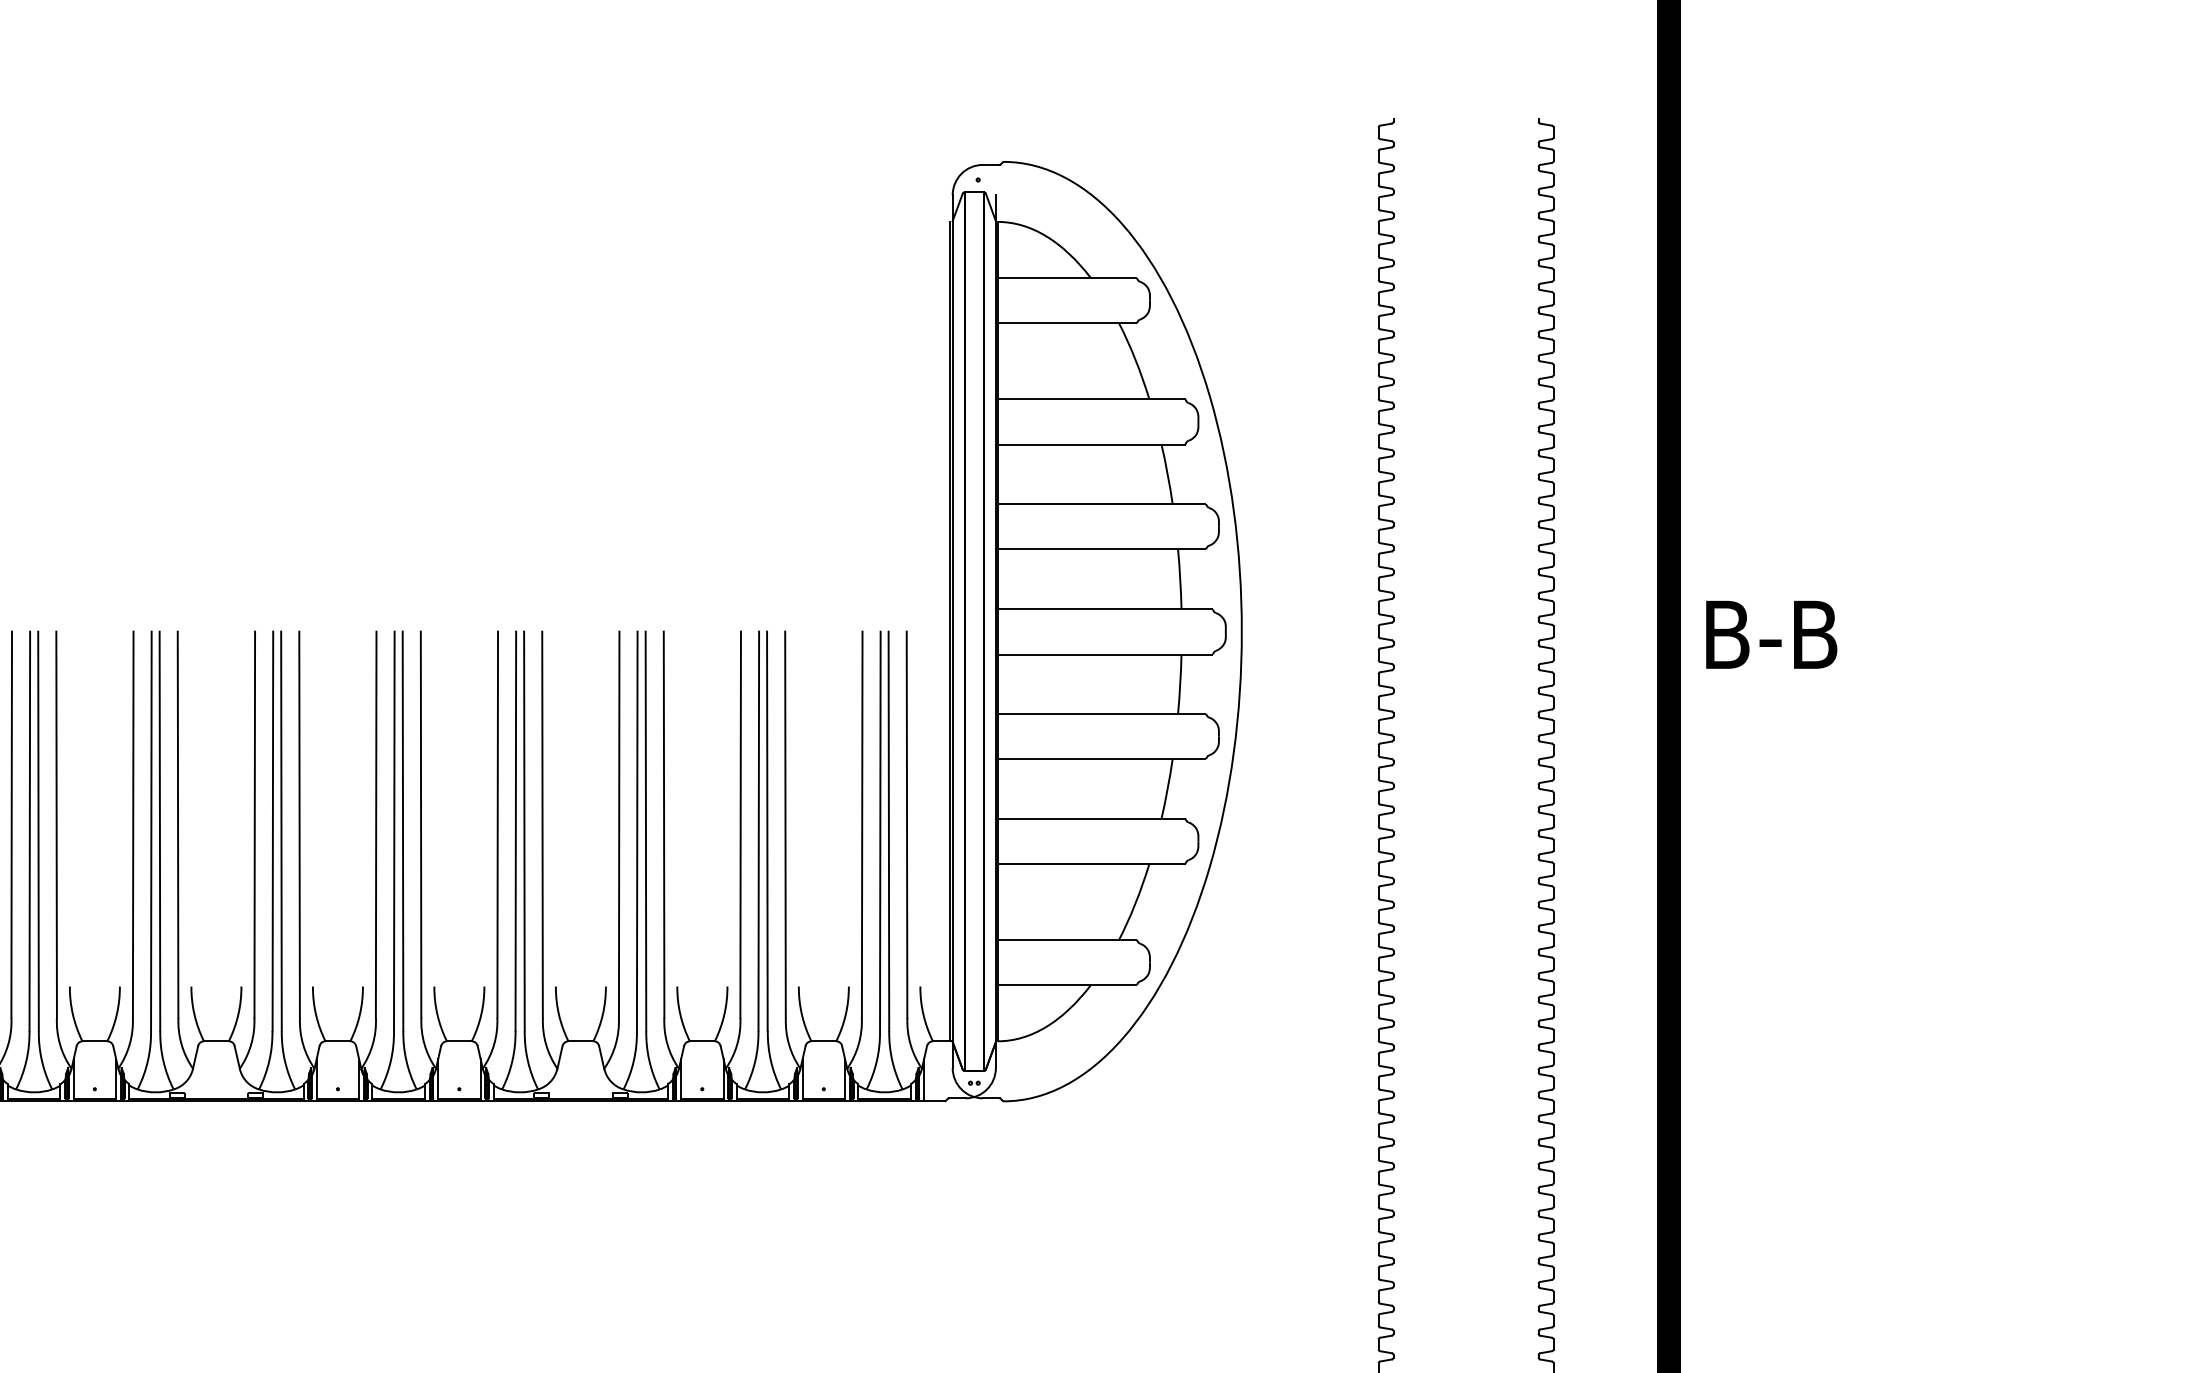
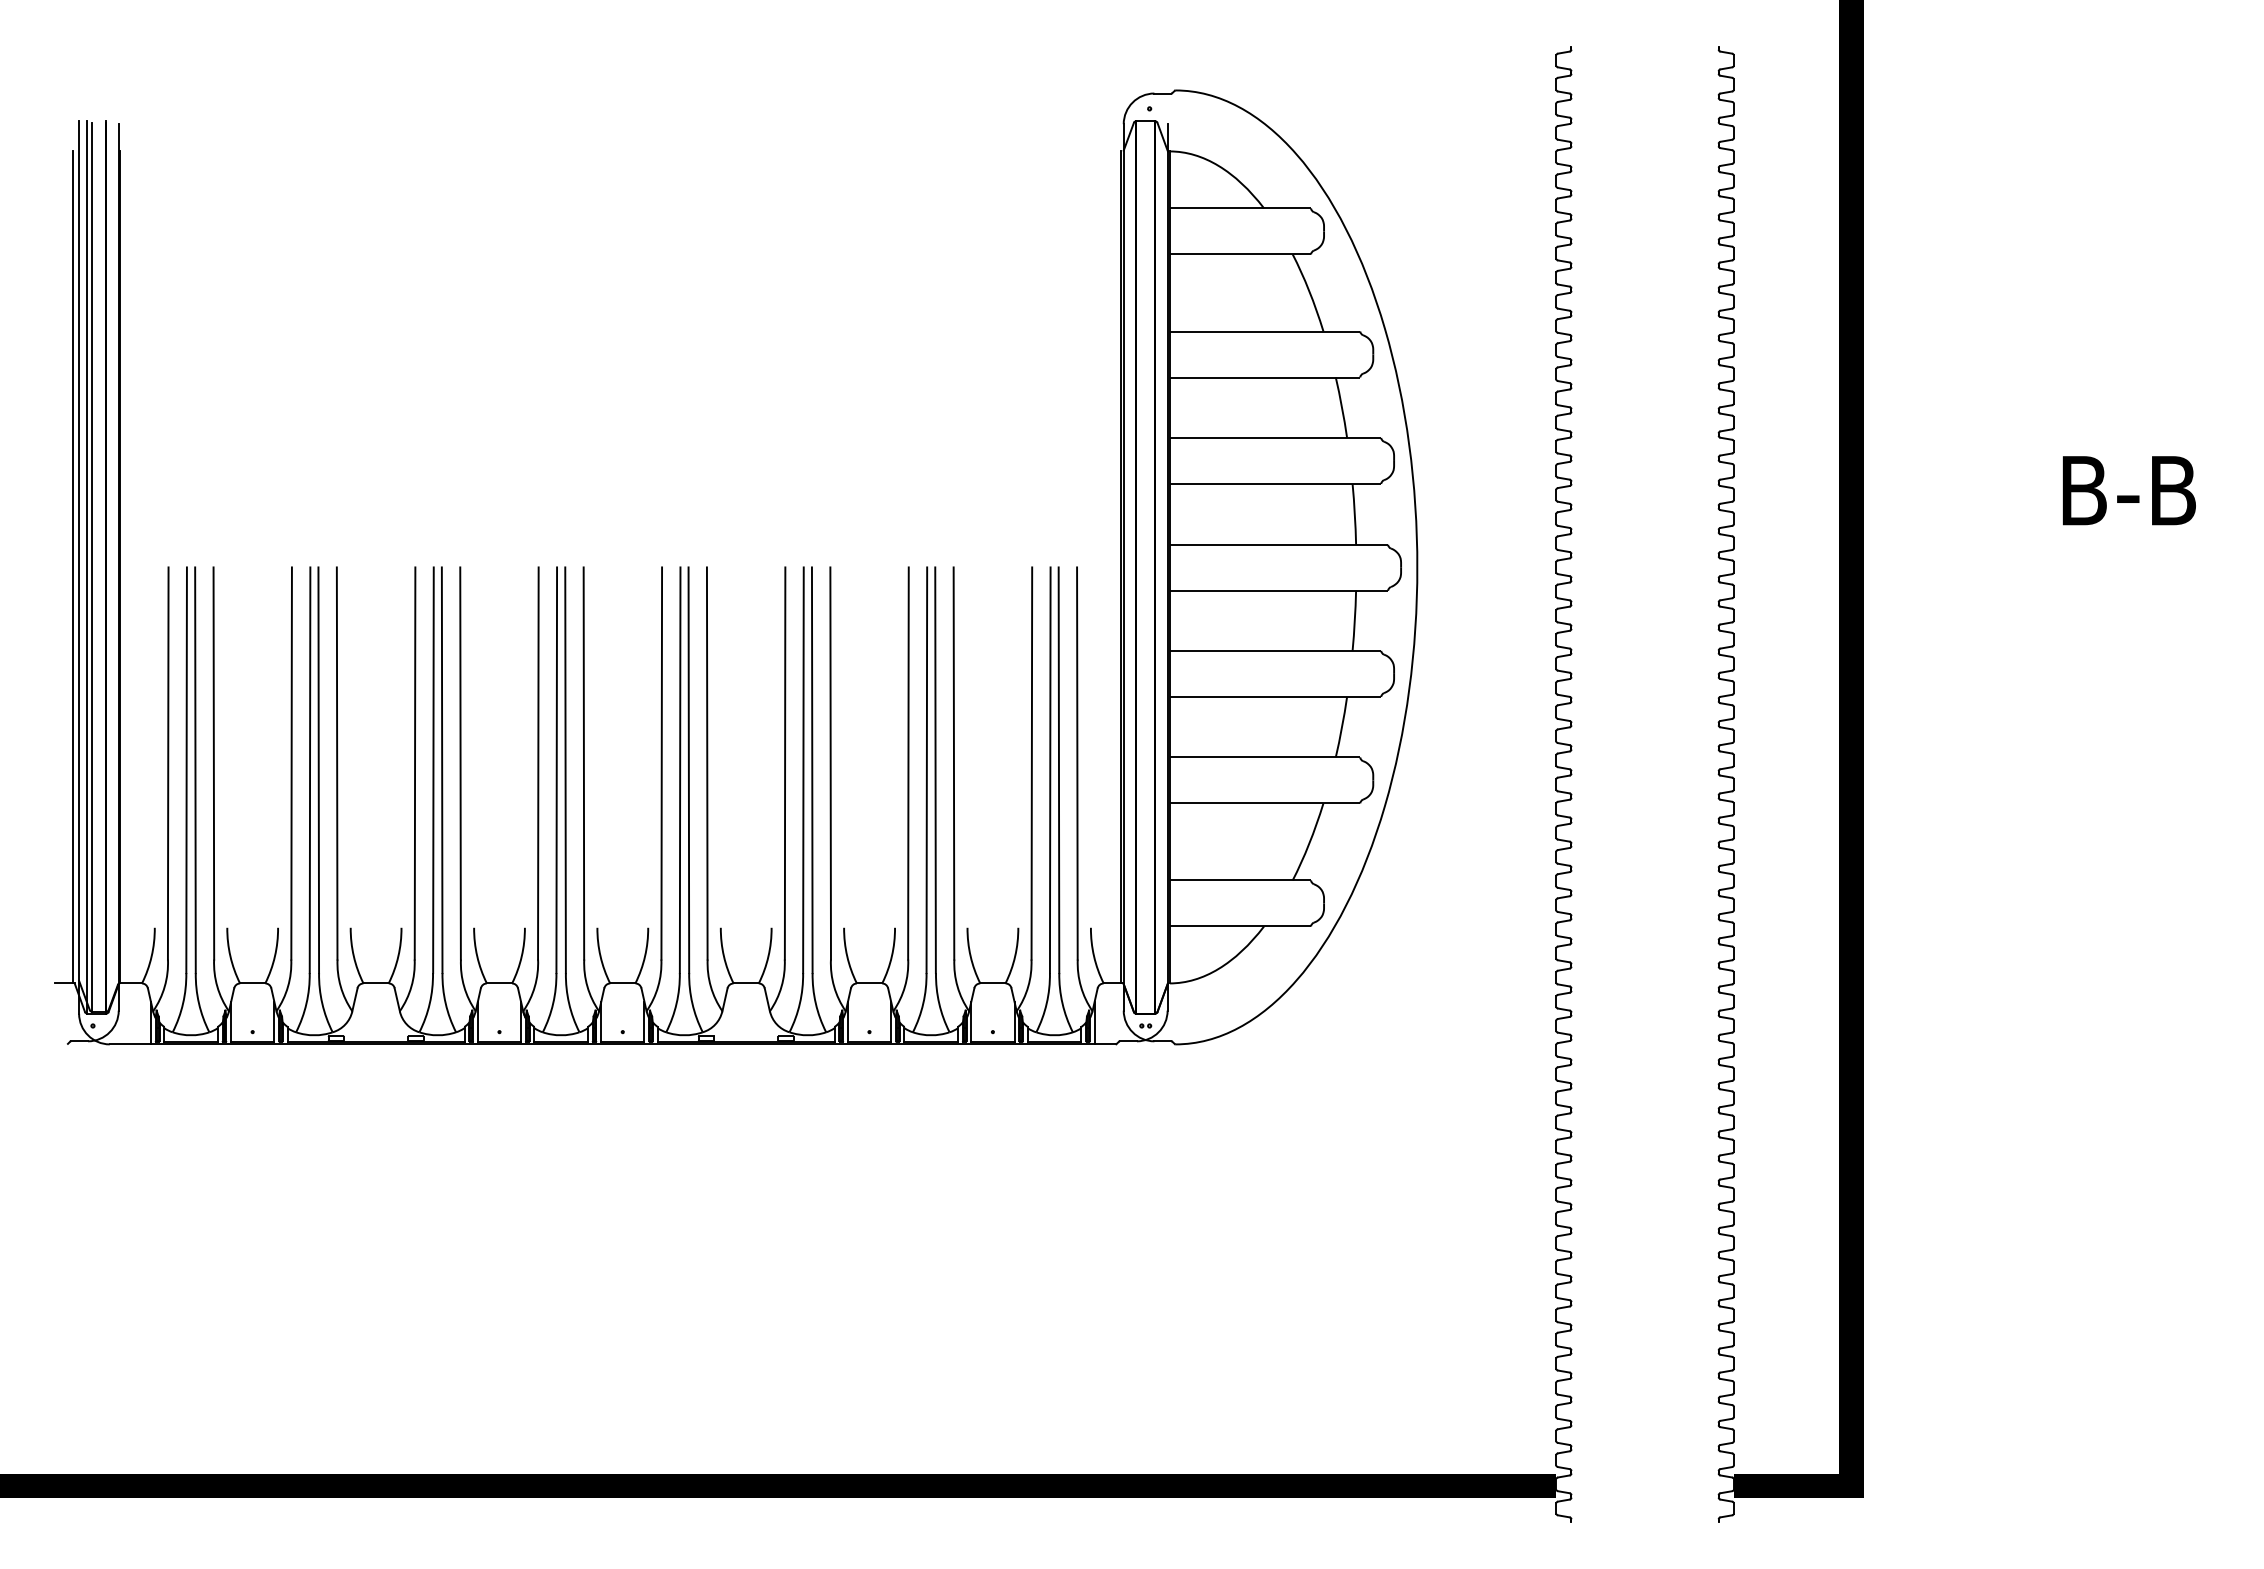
text: (1771, 634) -> (2129, 490), moved

